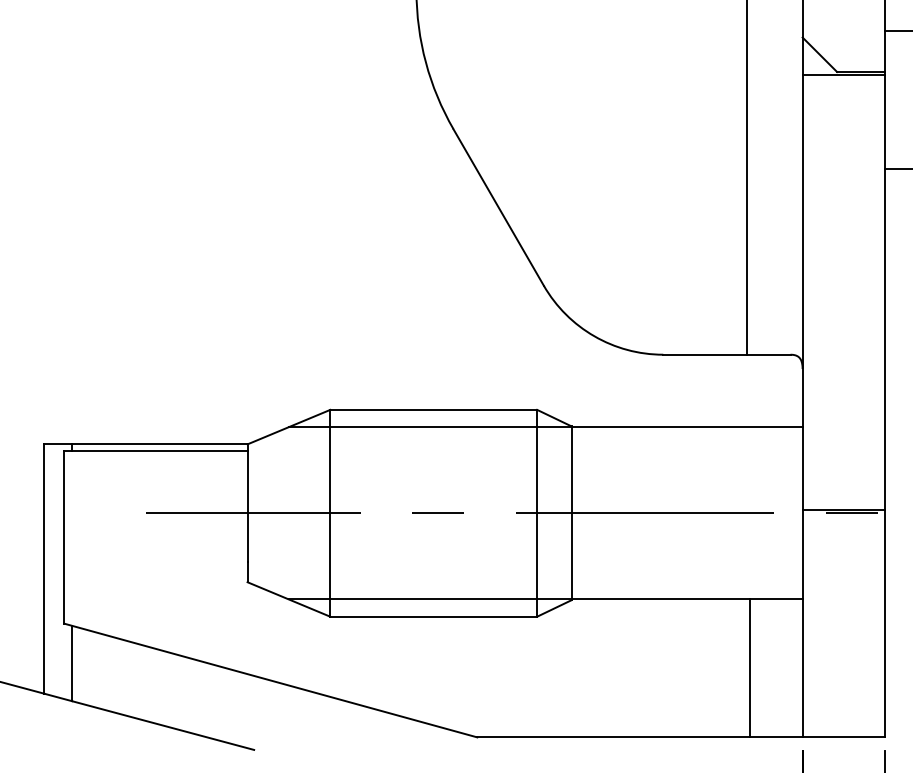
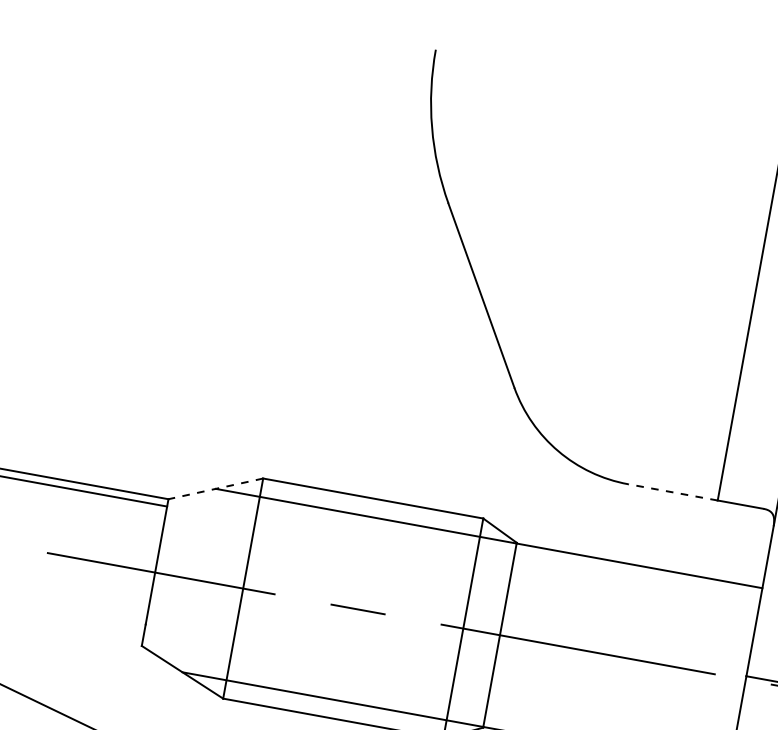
line: (704, 354) -> (672, 491), solid -> dashed
line: (288, 427) -> (215, 489), solid -> dashed

